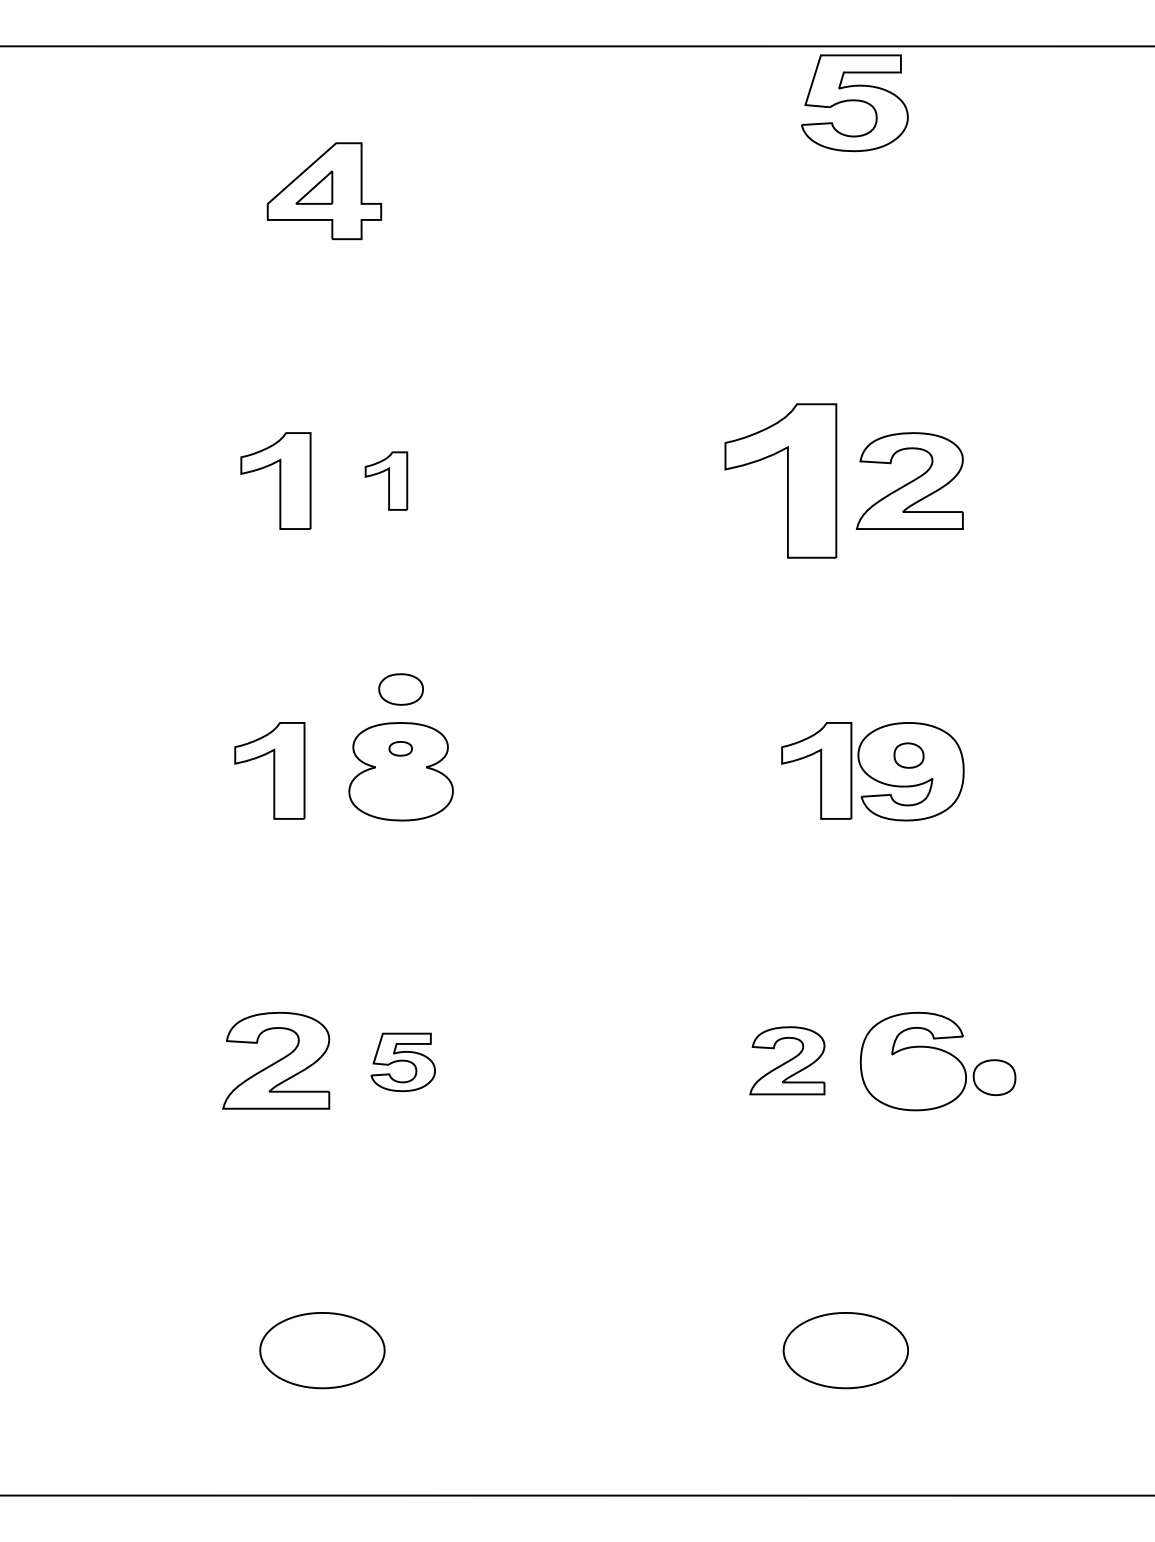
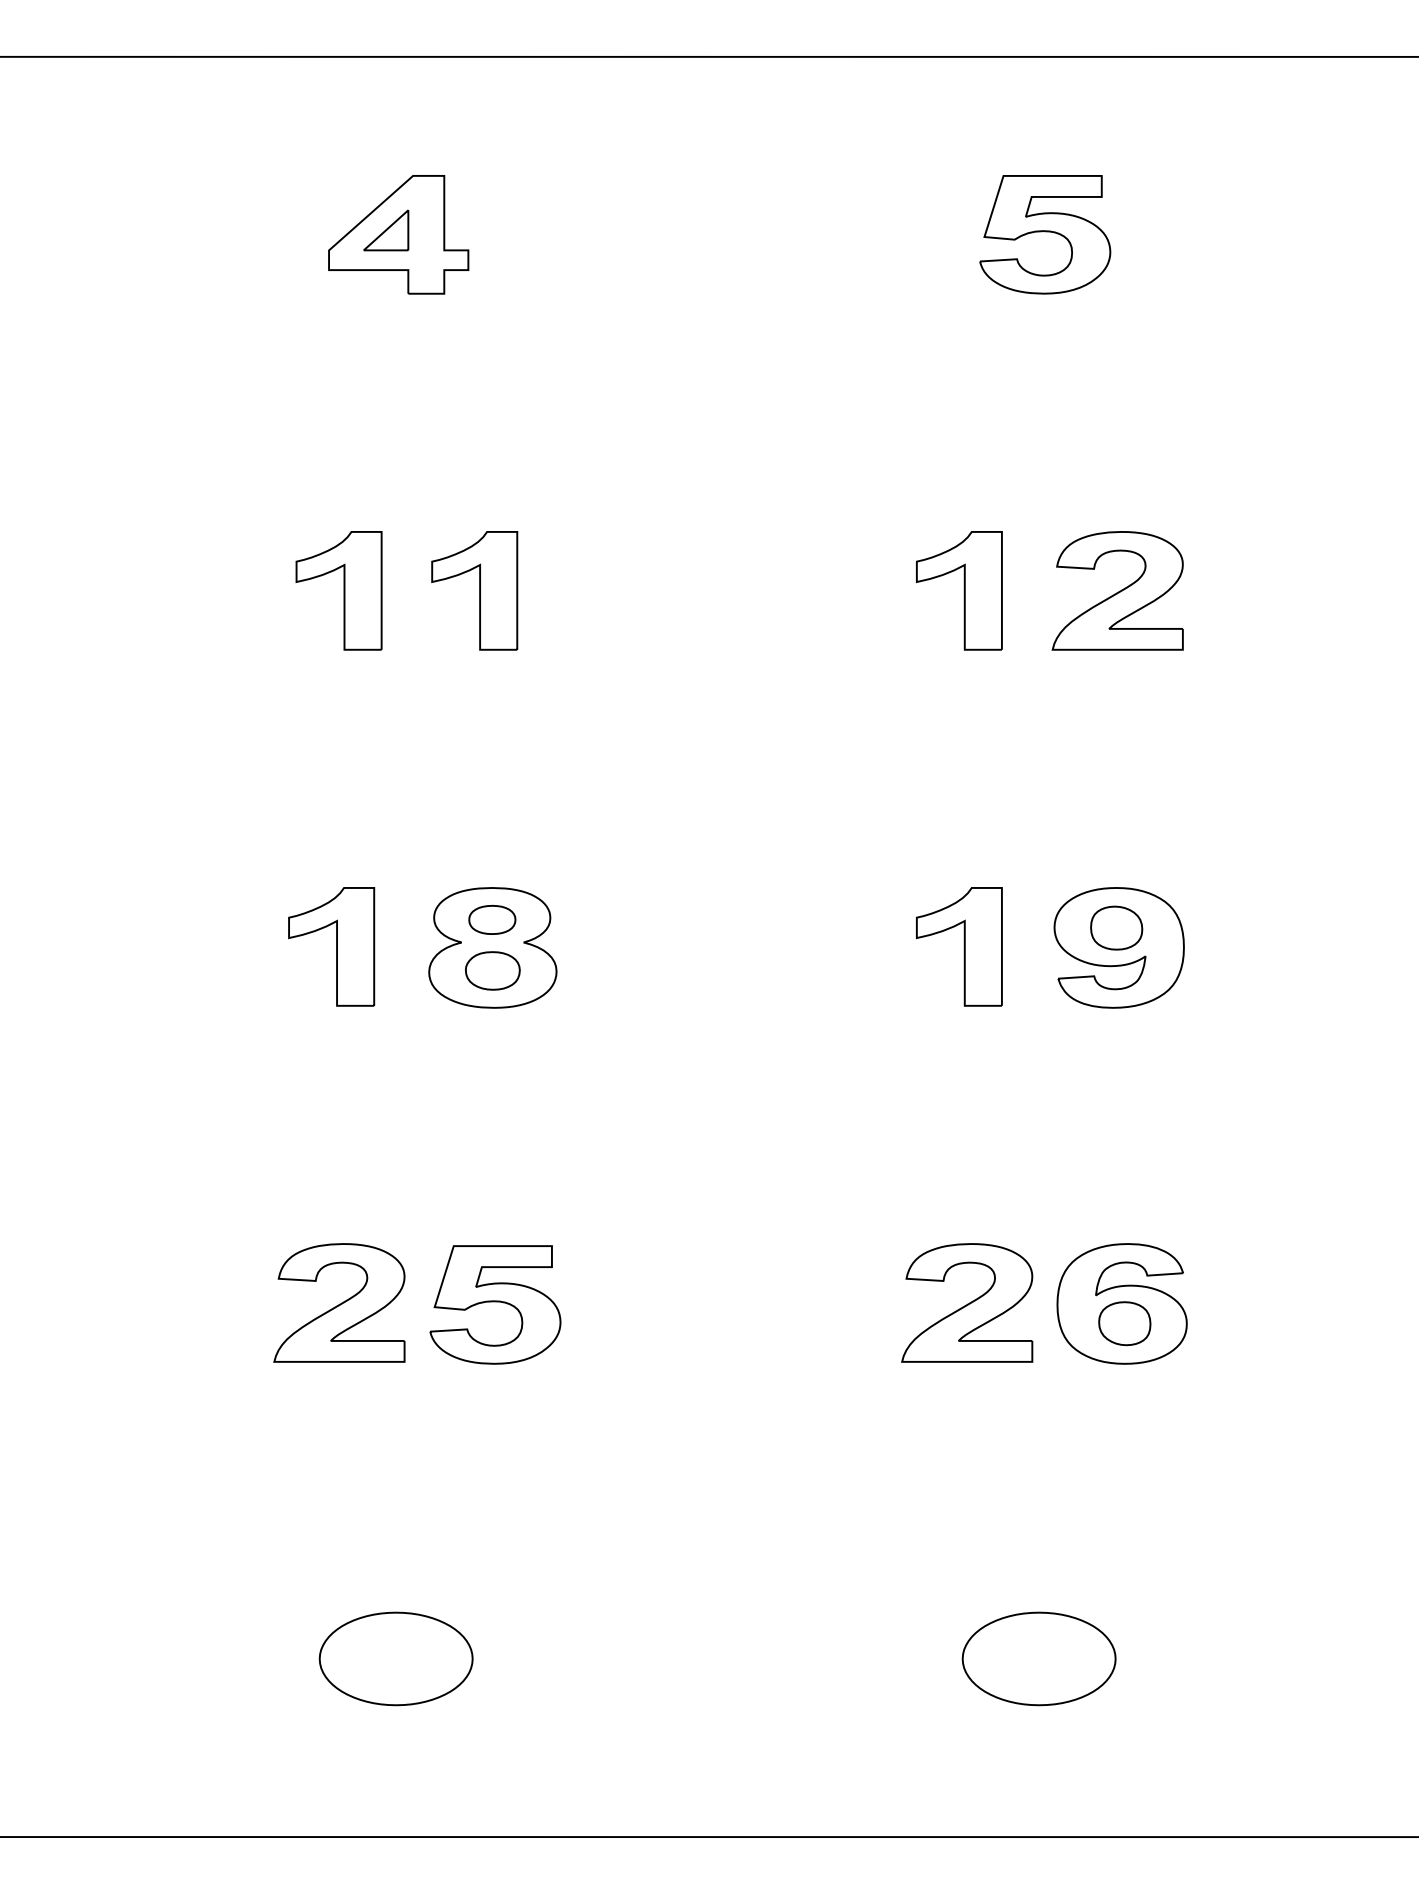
part: (855, 103) -> (1045, 234), moved
part: (386, 480) -> (474, 590), size x1.67
part: (781, 480) -> (959, 590), size x0.62
part: (400, 689) -> (492, 970), moved
part: (400, 748) -> (492, 919), size x1.67
part: (908, 755) -> (1116, 927), size x1.43
part: (816, 770) -> (959, 946), moved
part: (787, 1060) -> (967, 1302), size x1.43
part: (403, 1062) -> (495, 1304), size x1.67
part: (994, 1077) -> (1124, 1323), moved

